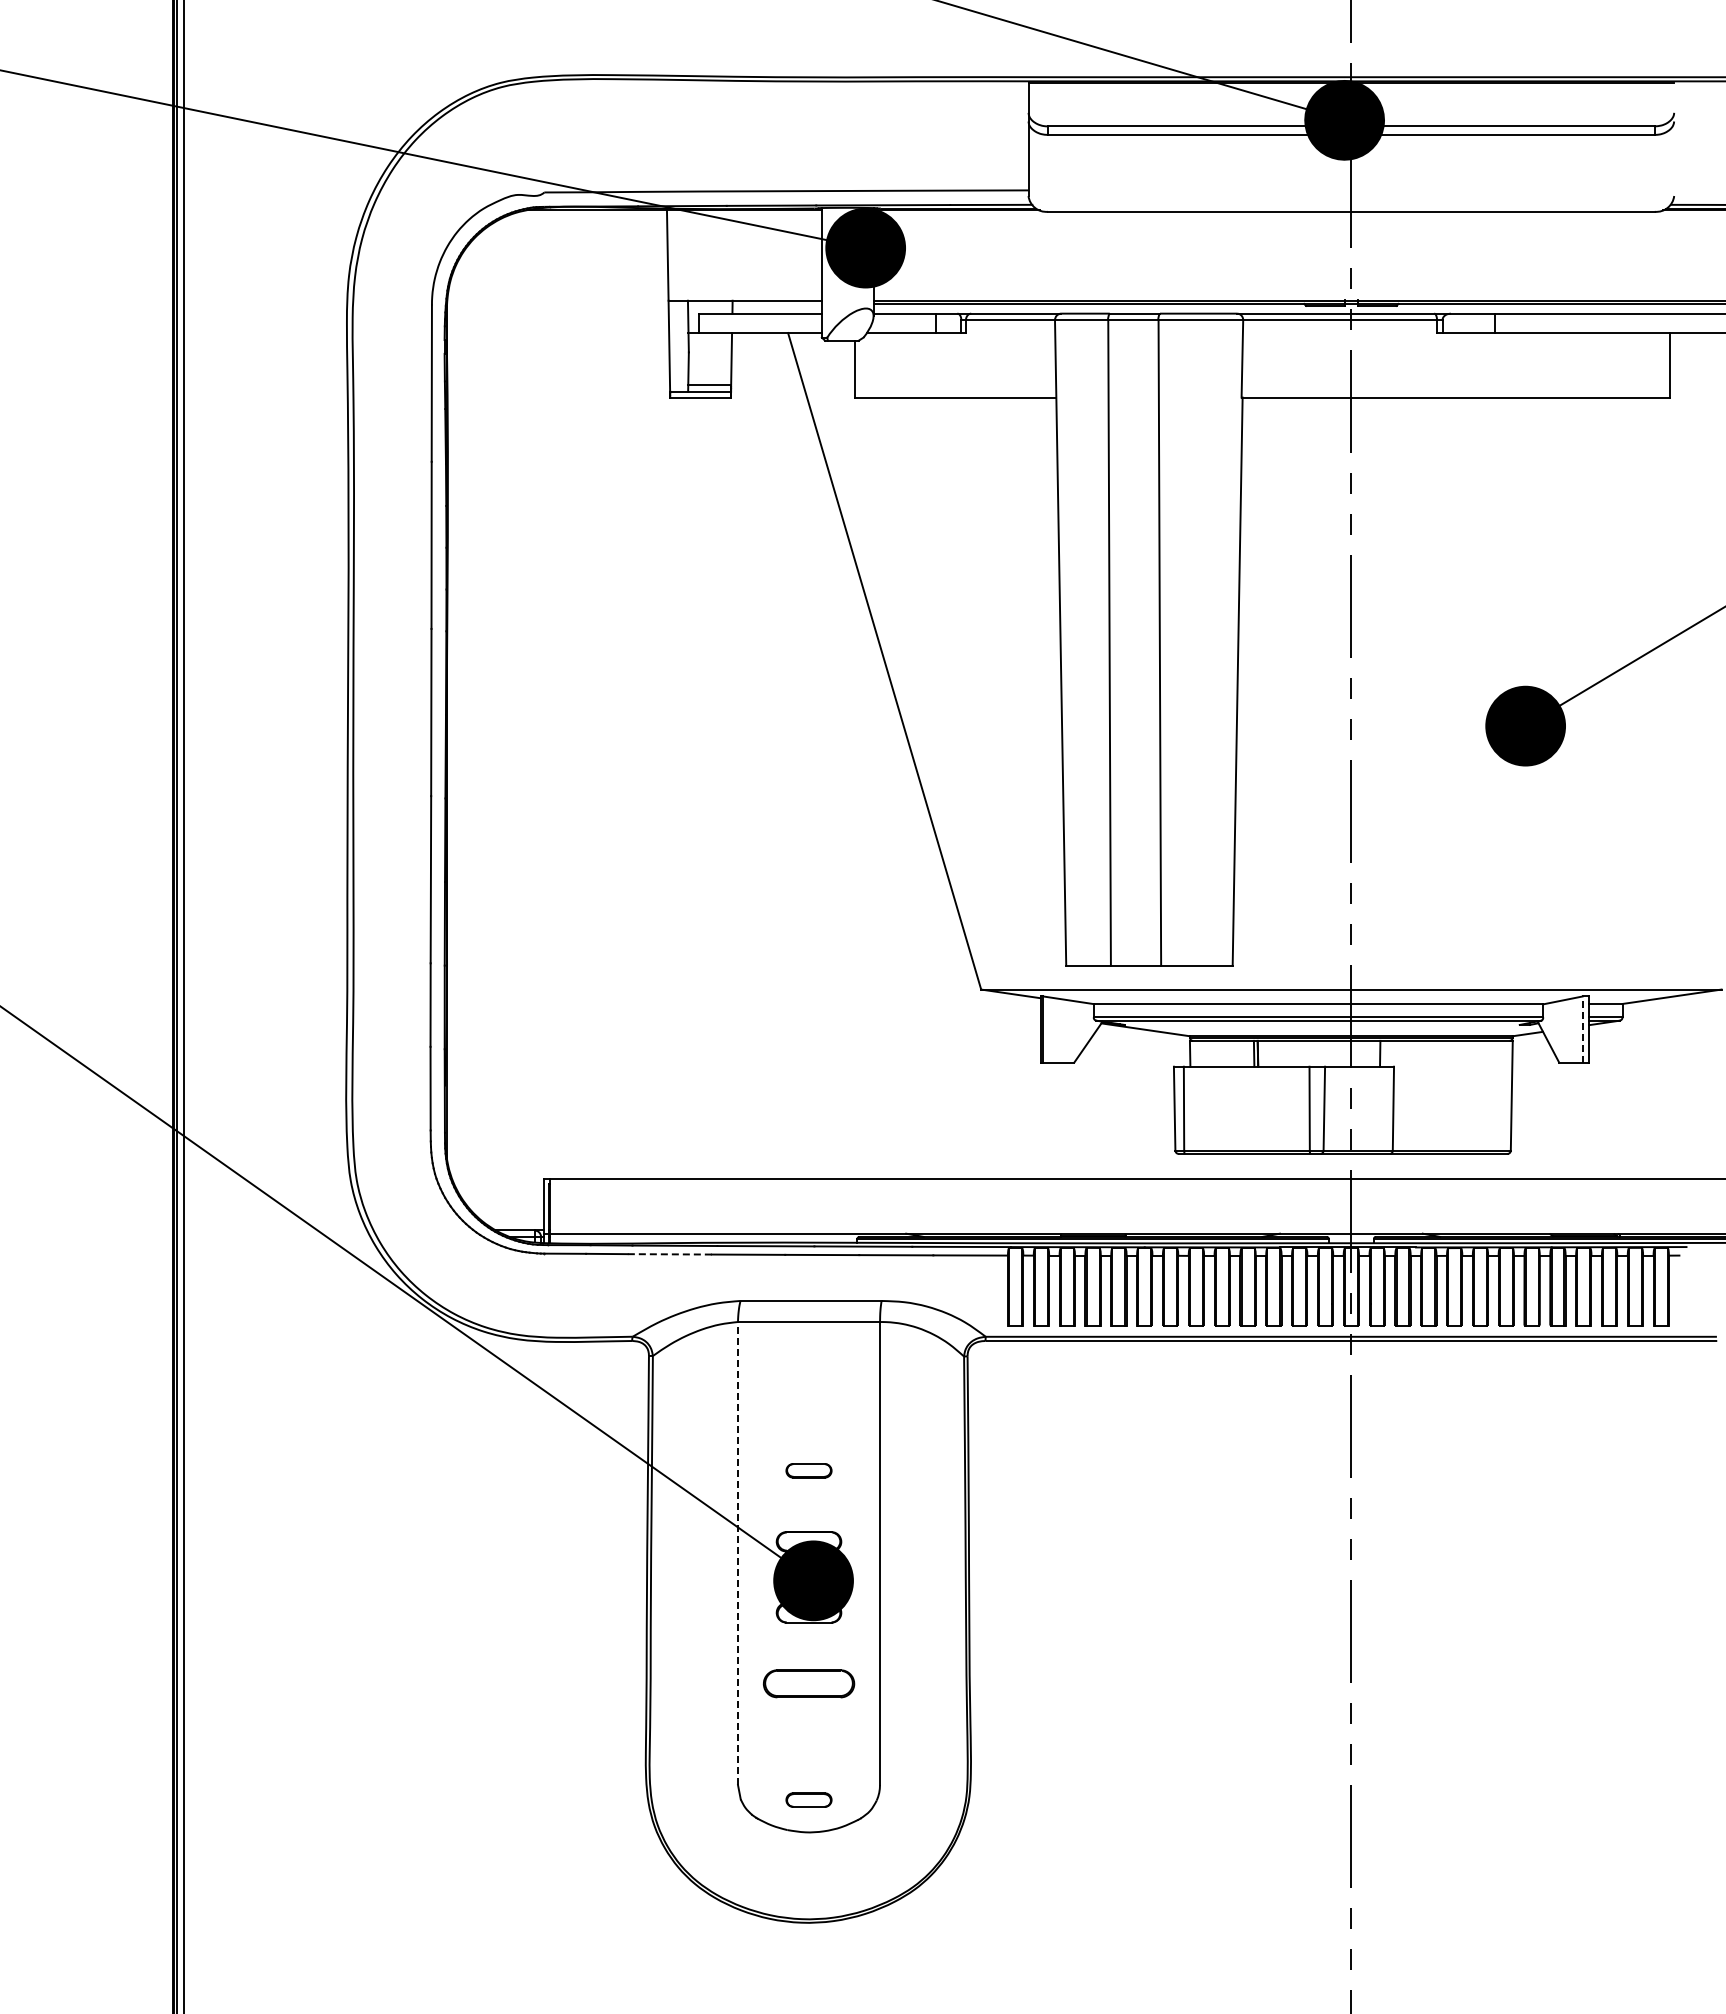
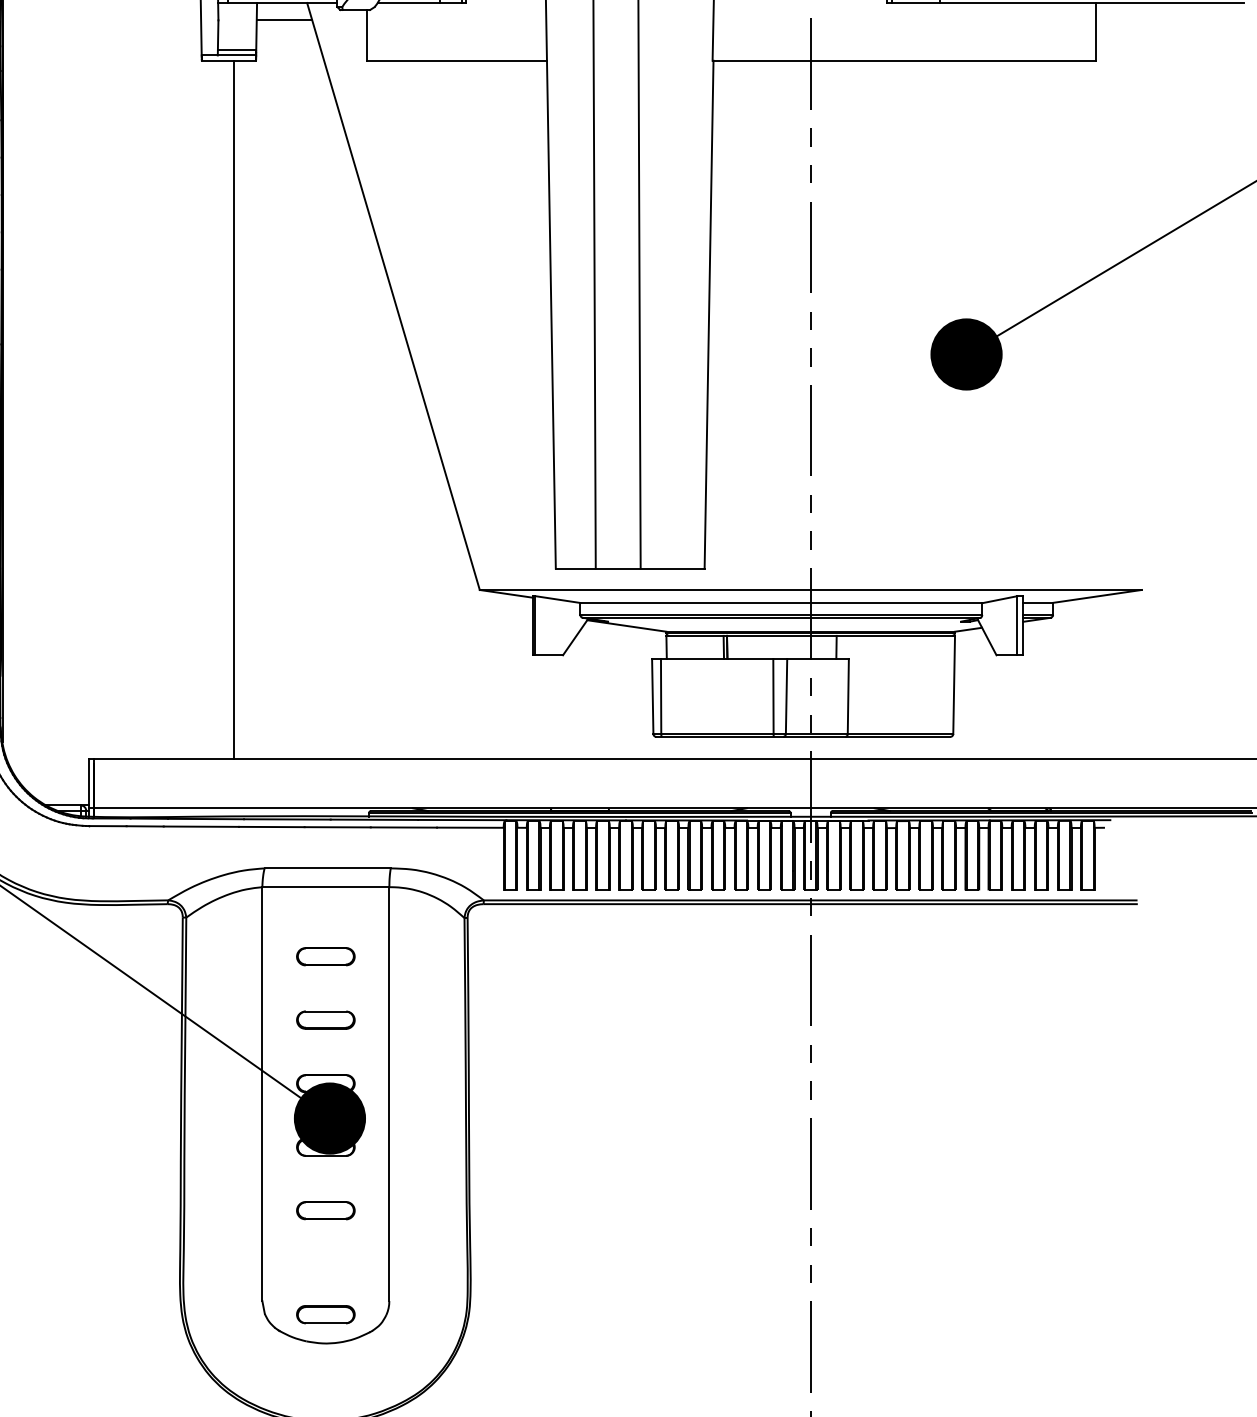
line: (762, 352) -> (284, 20), added
line: (705, 788) -> (233, 410), added
line: (1582, 1029) -> (1017, 625), dashed -> solid
line: (669, 1254) -> (201, 826), dashed -> solid
part: (808, 1399) -> (325, 956), added
part: (808, 1470) -> (325, 1019), size x1.43
line: (737, 1553) -> (261, 1094), dashed -> solid
part: (808, 1683) -> (325, 1210), size x0.71
part: (808, 1799) -> (325, 1314), size x1.43

